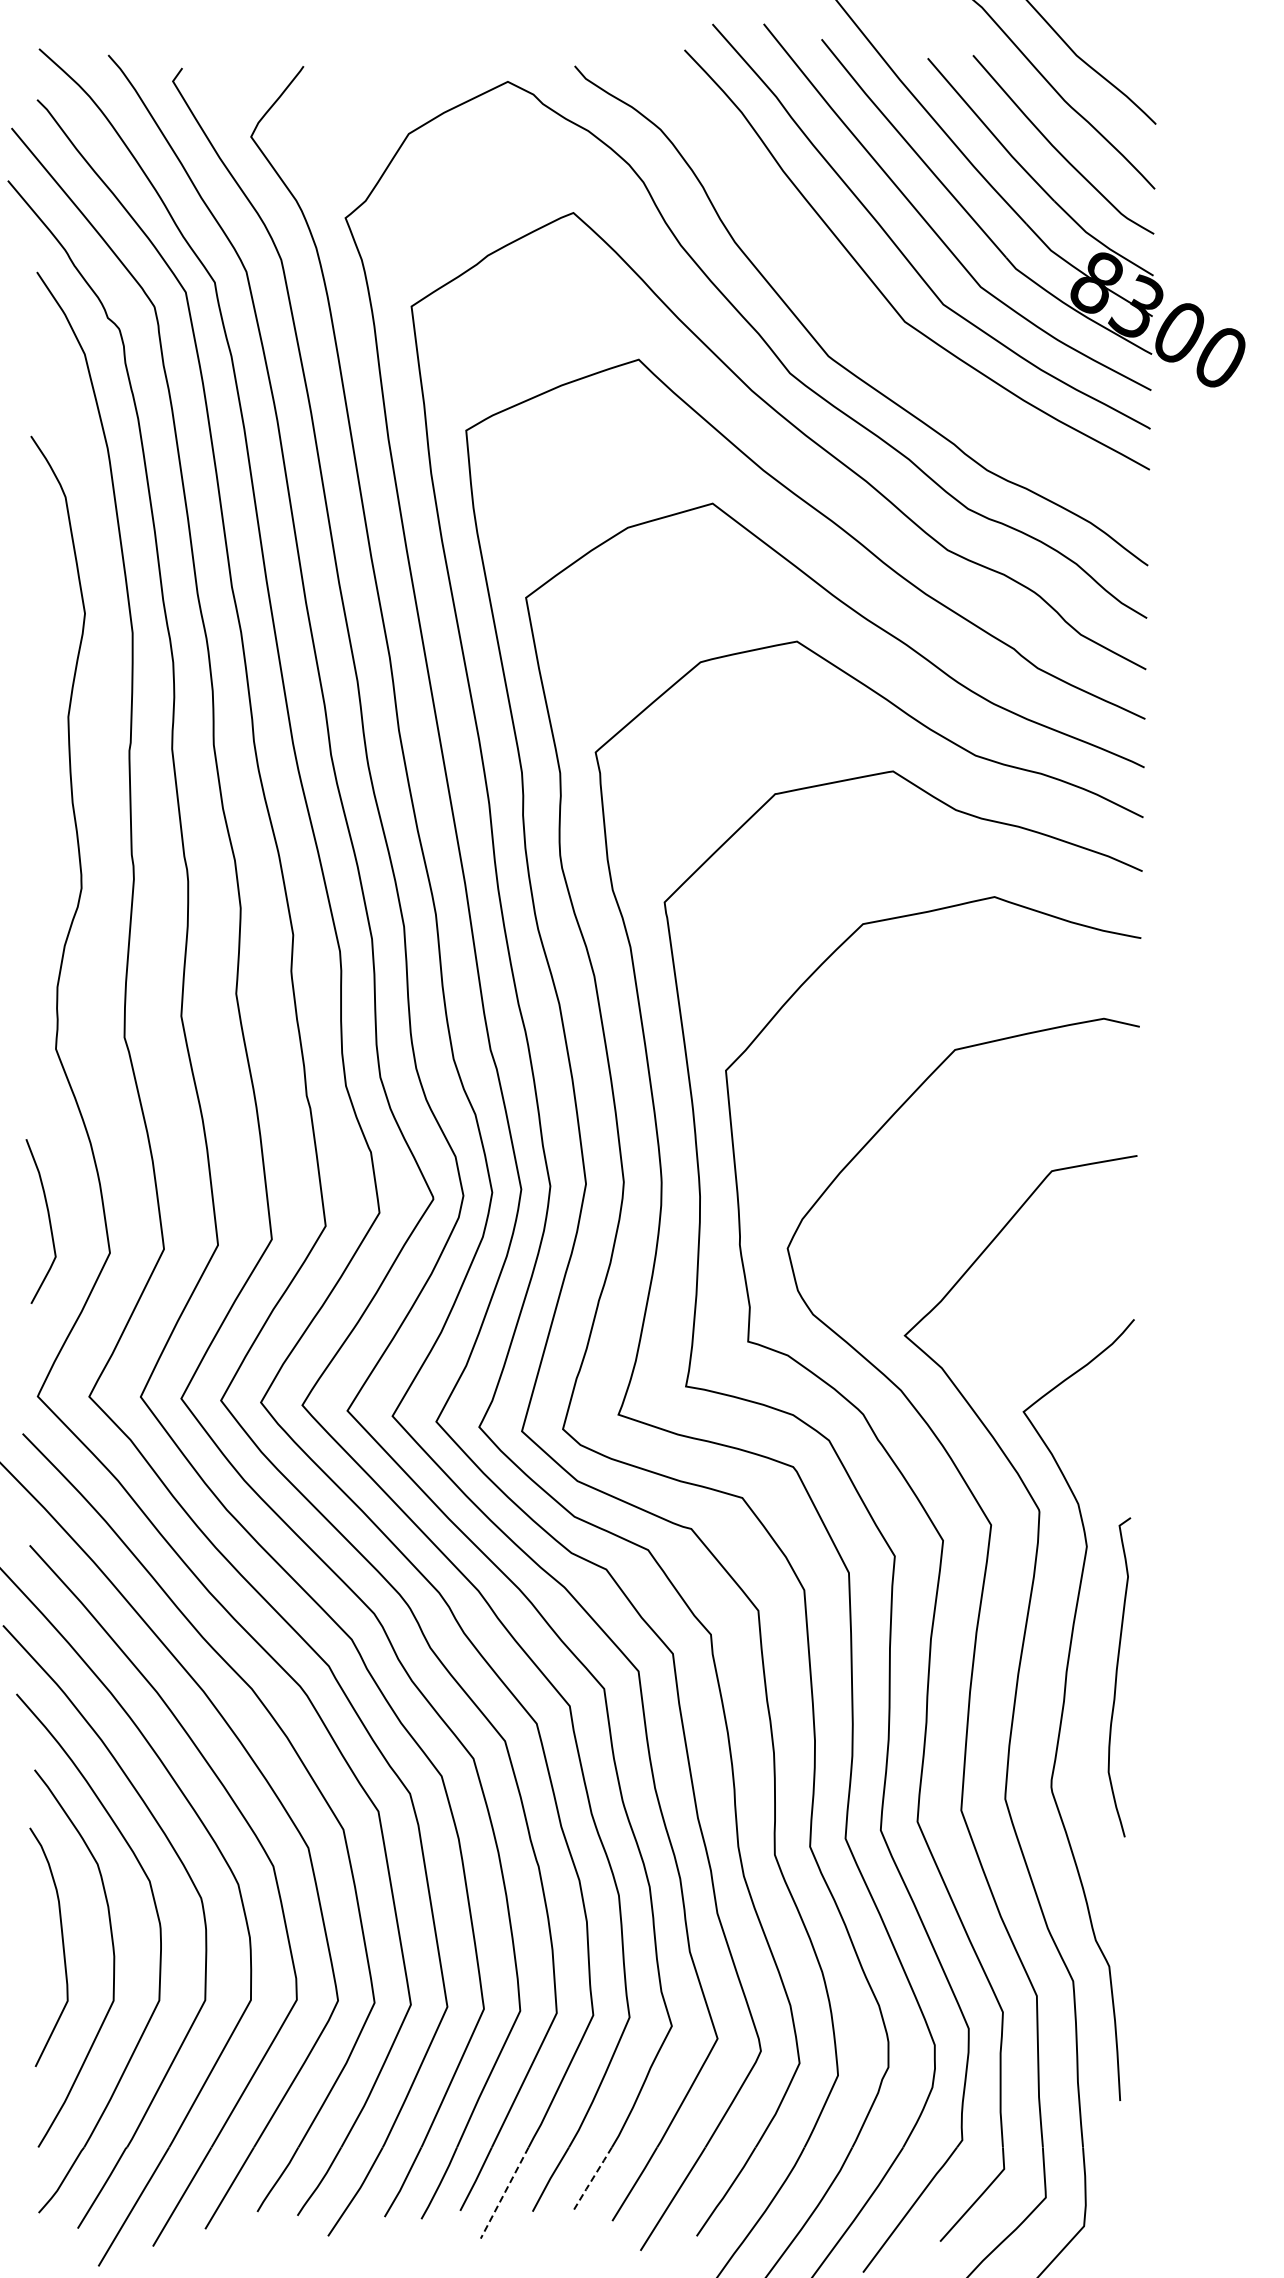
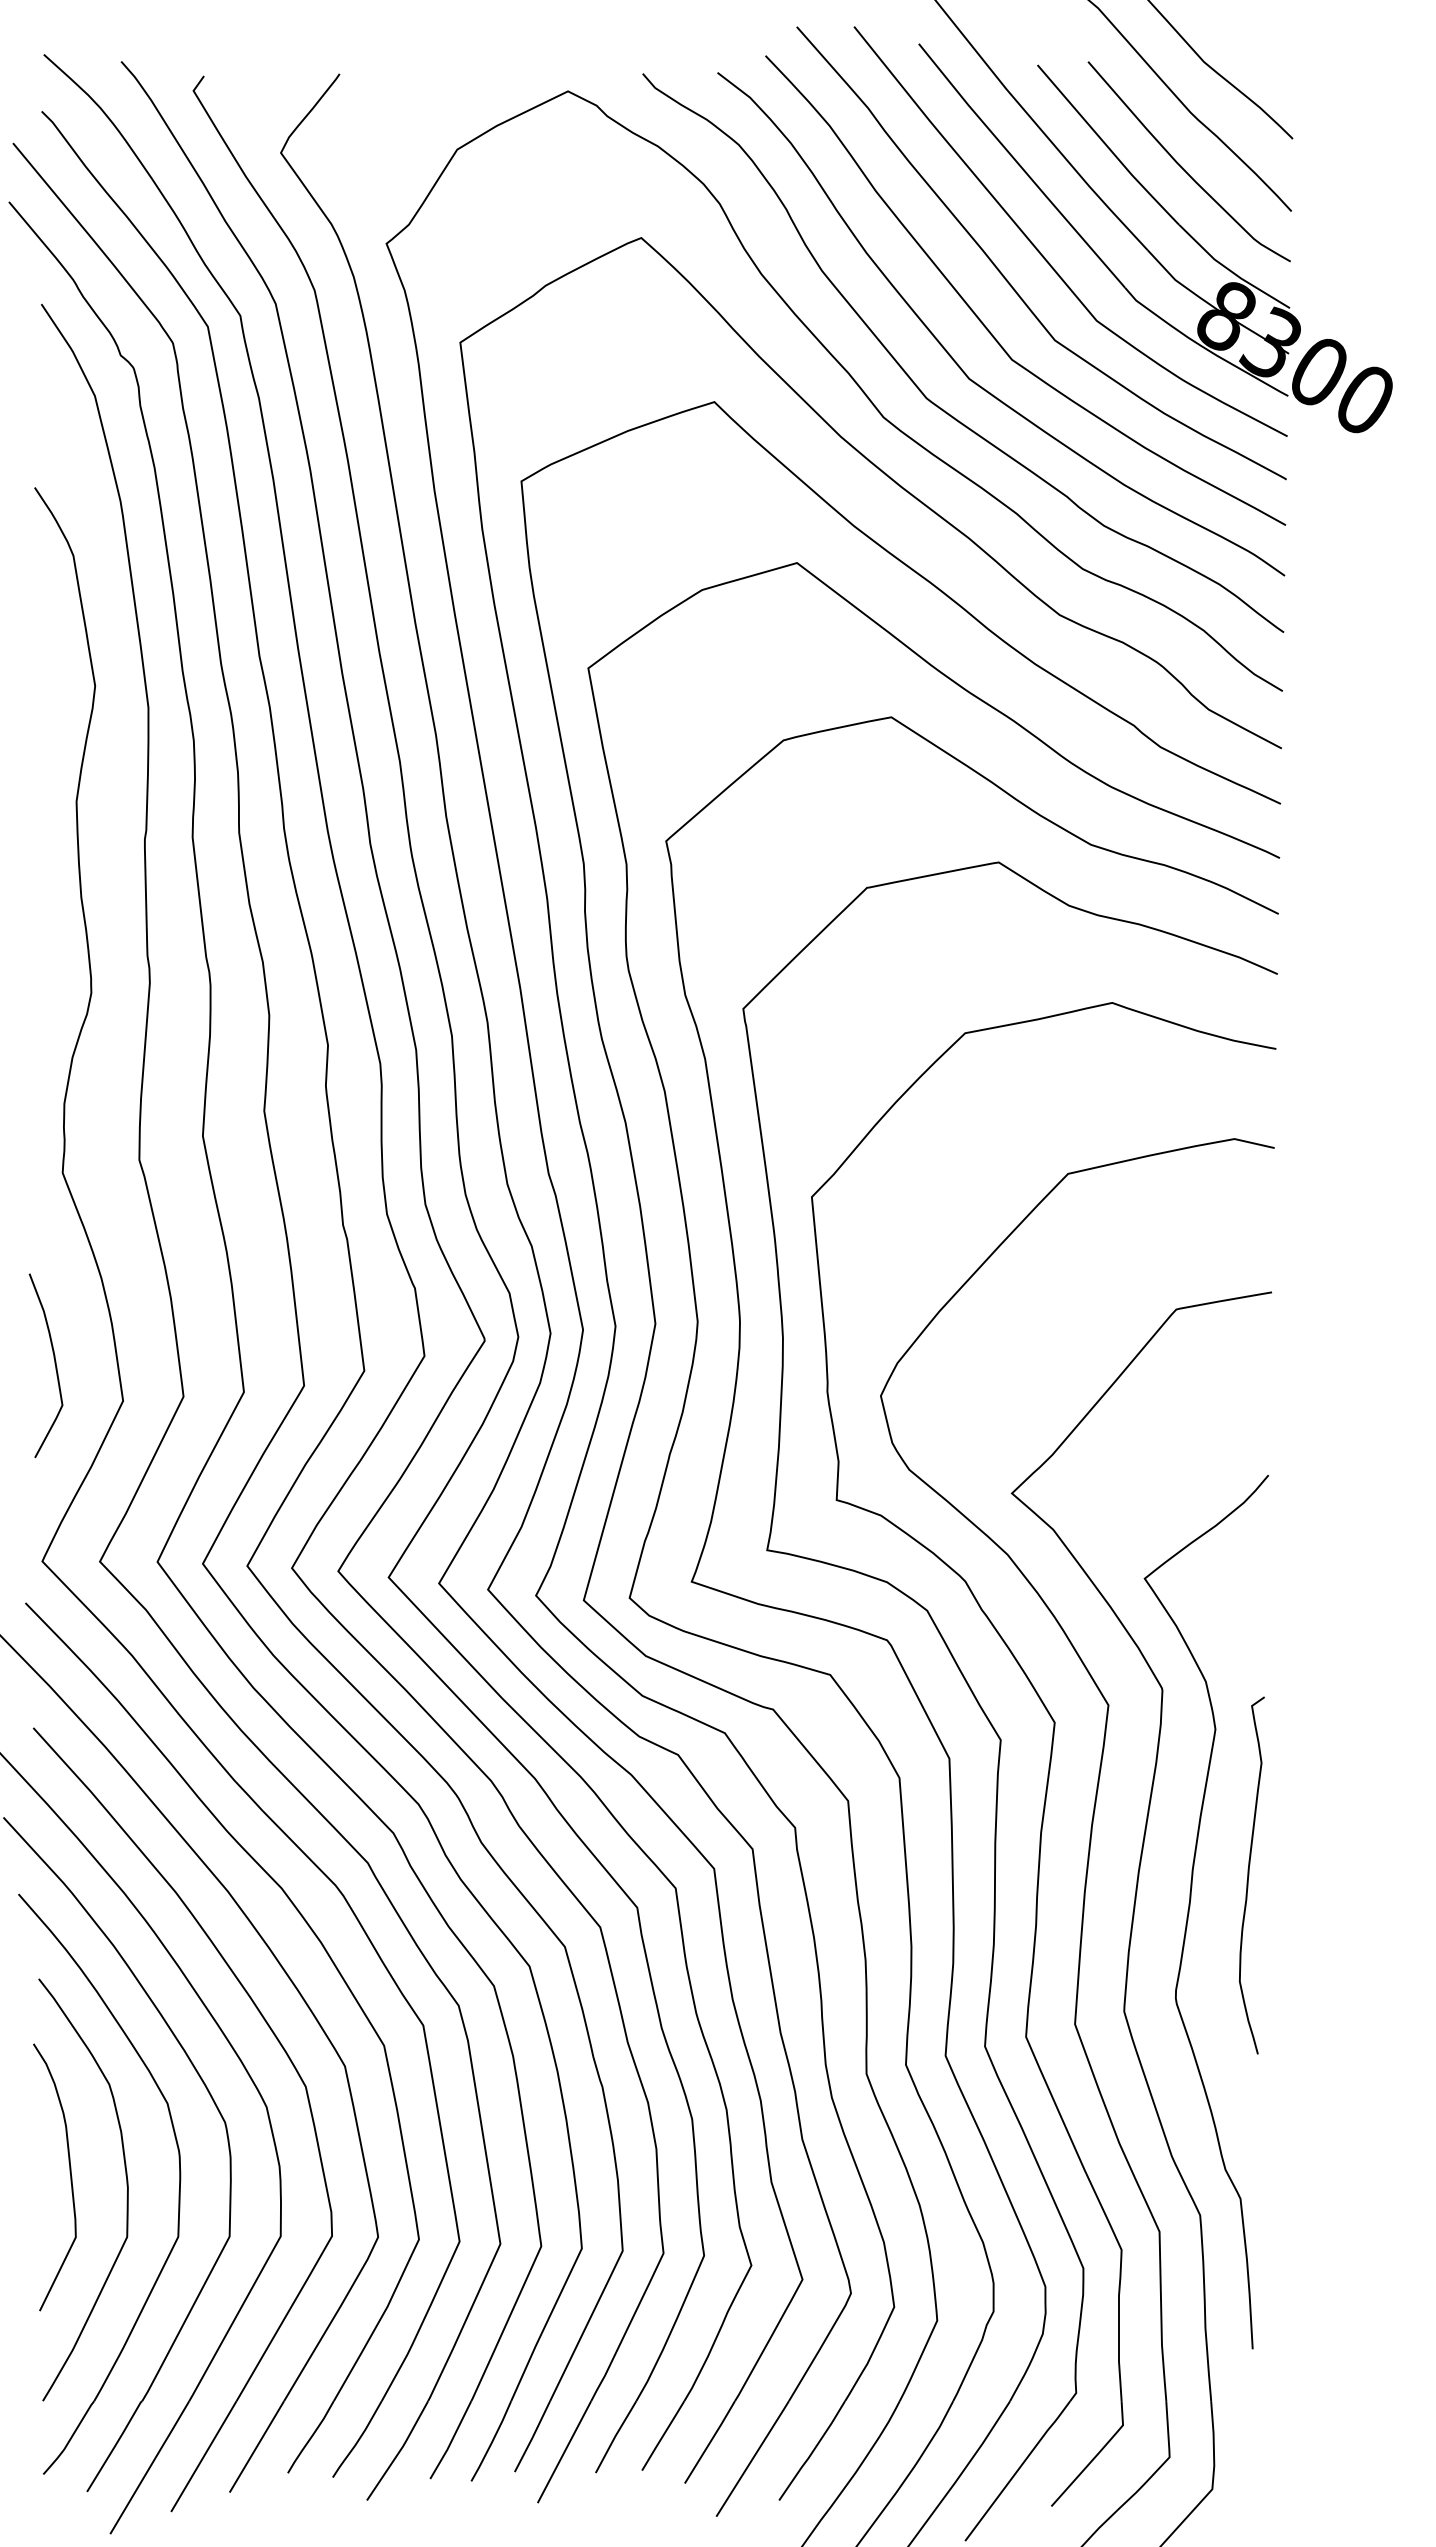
curve: (855, 323) -> (956, 361), added
line: (593, 2178) -> (663, 2435), dashed -> solid
line: (504, 2193) -> (564, 2452), dashed -> solid

